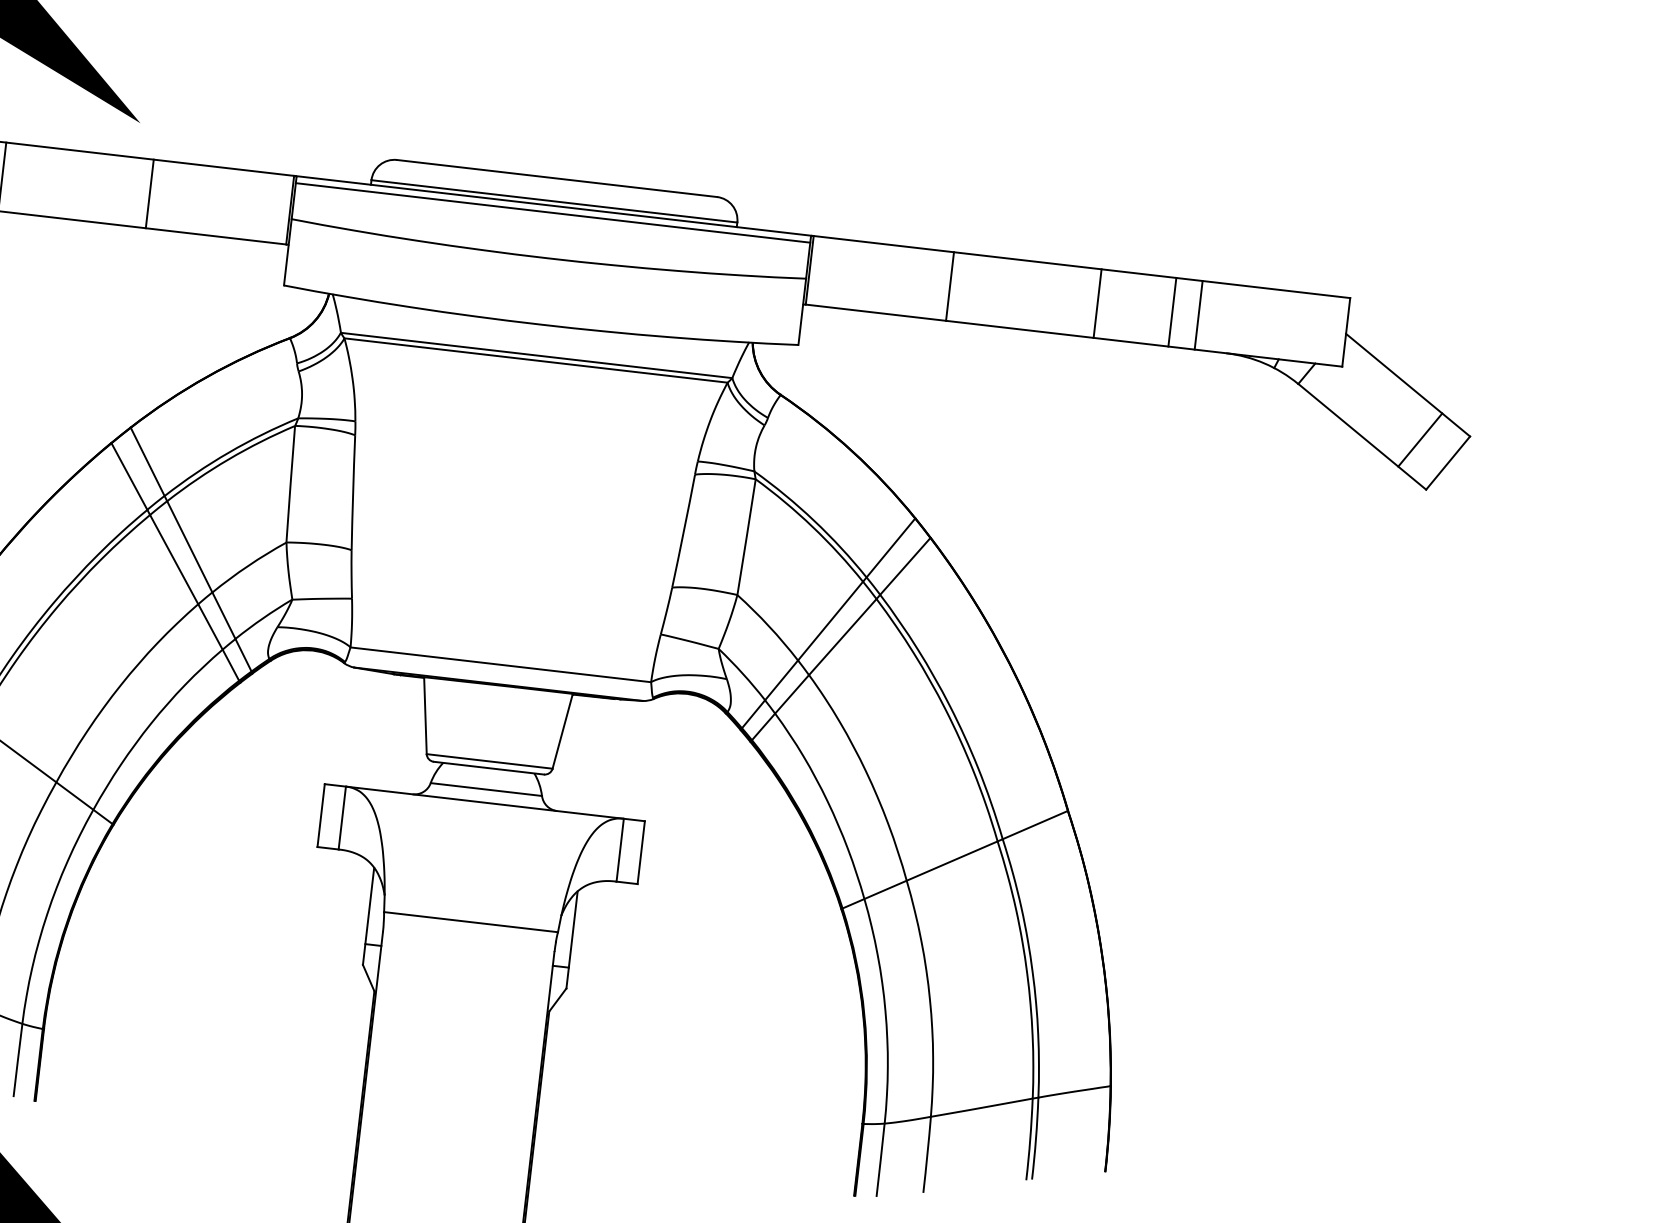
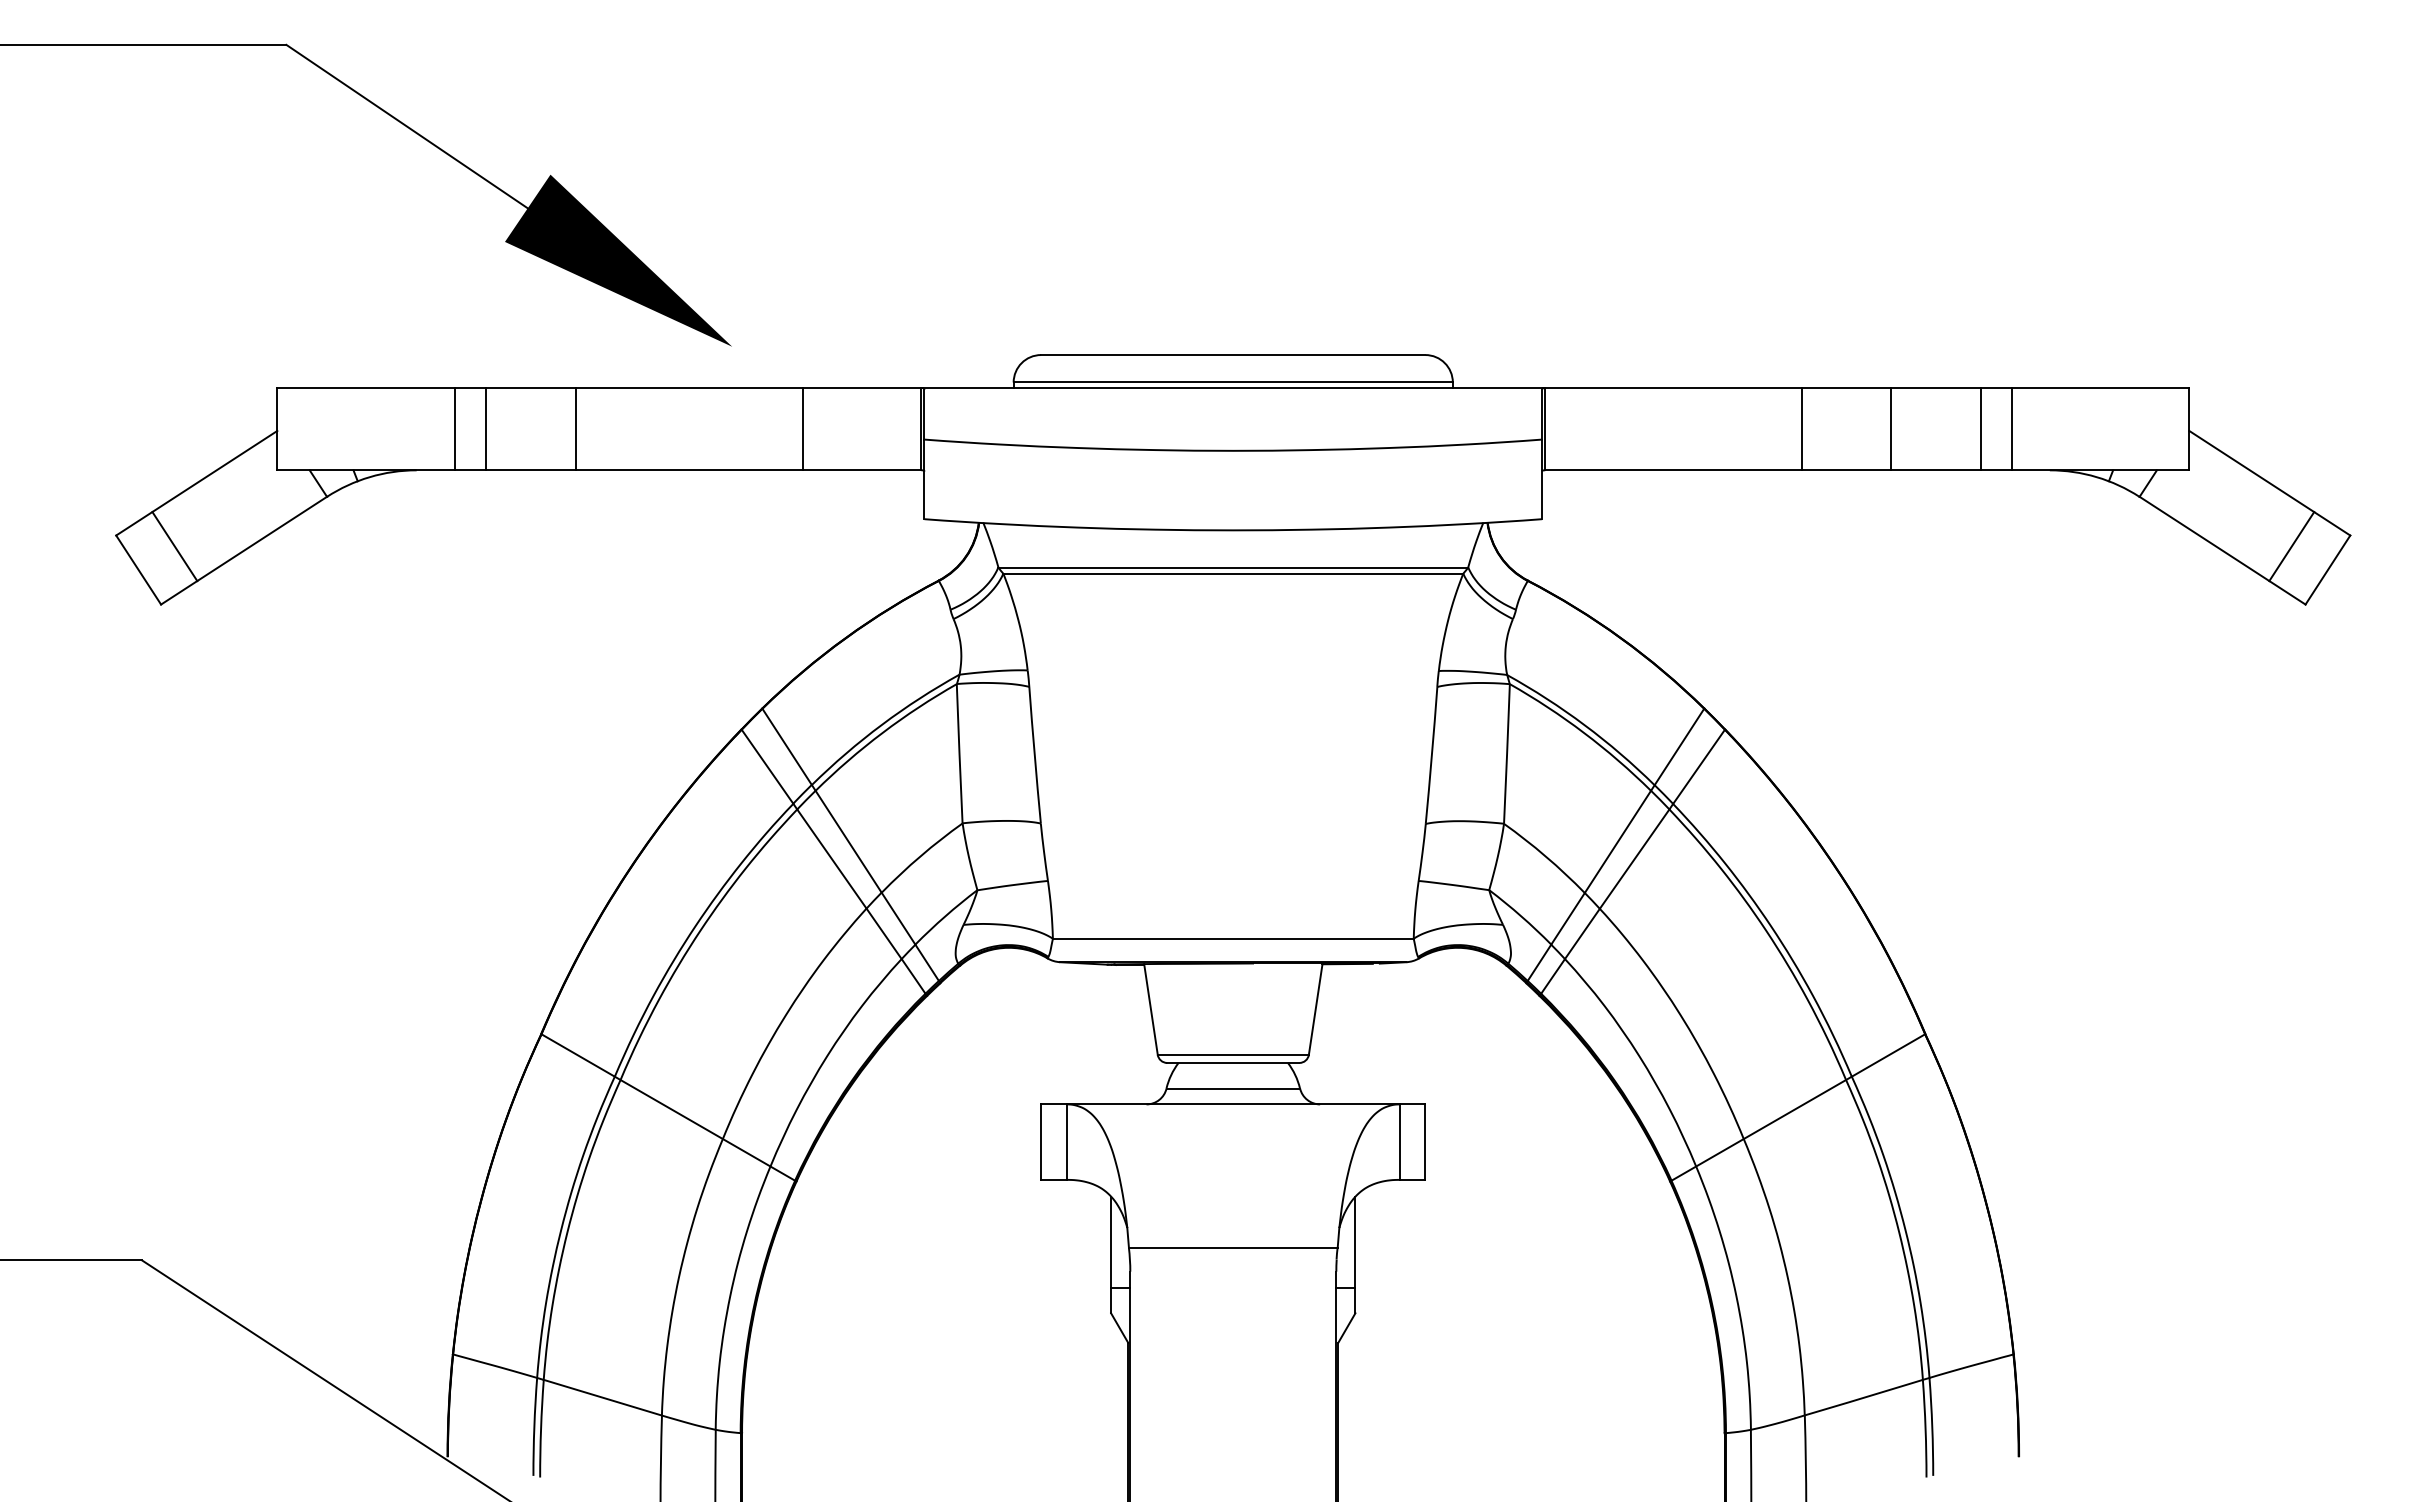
line: (149, 193) -> (802, 428), moved
line: (553, 213) -> (1233, 396), removed
line: (949, 285) -> (1801, 428), moved

